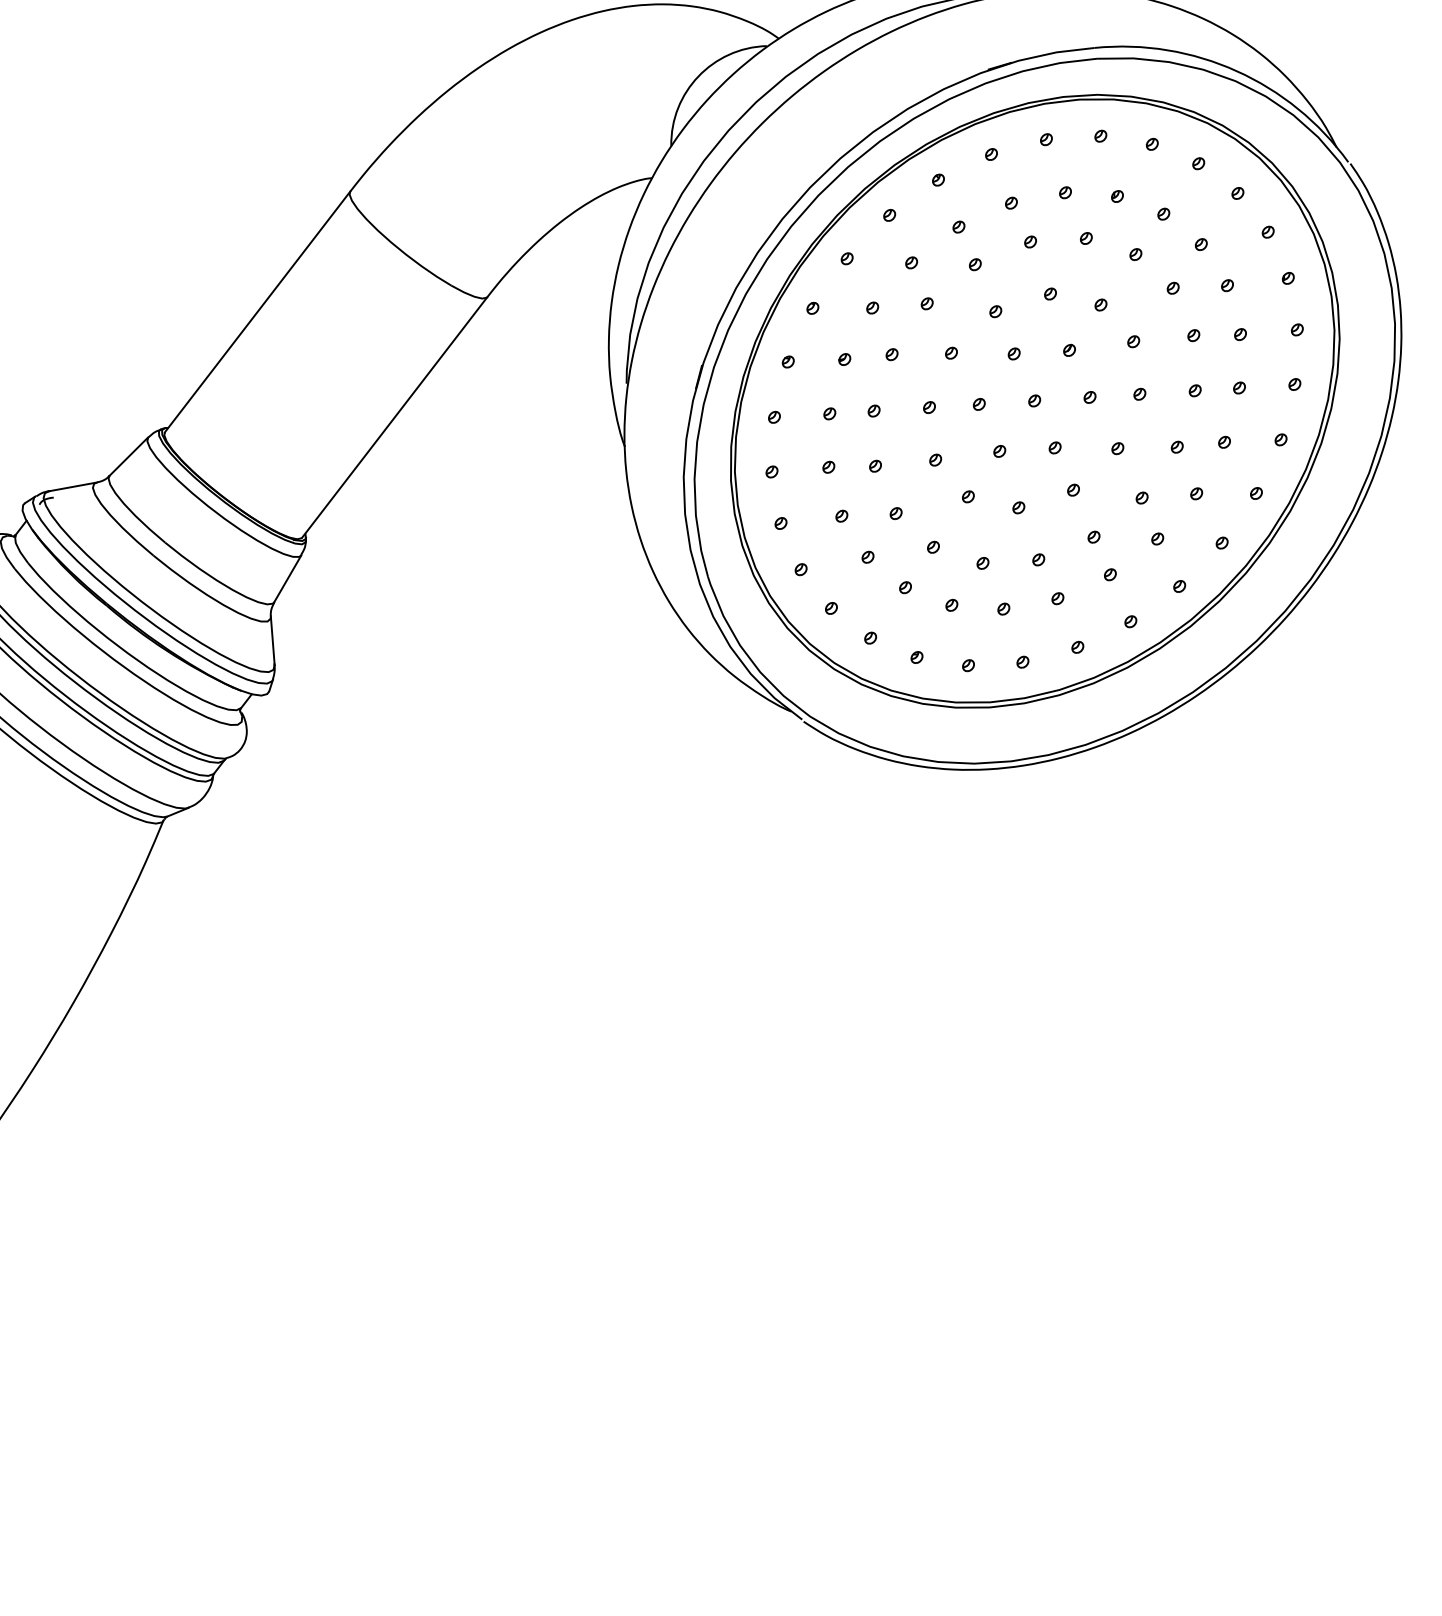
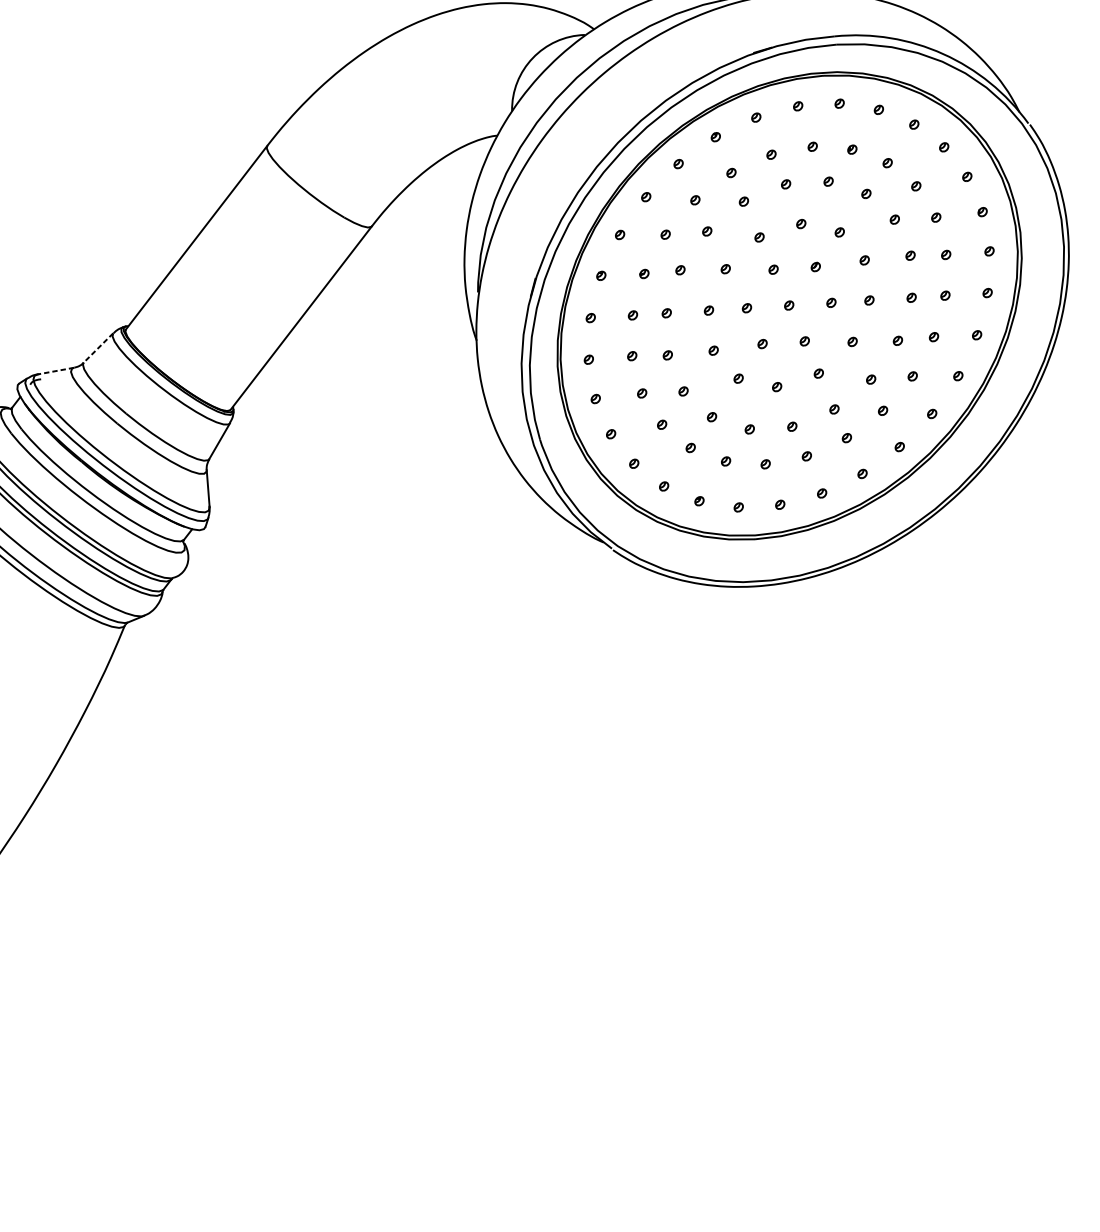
line: (128, 456) -> (98, 347), solid -> dashed
line: (72, 486) -> (55, 370), solid -> dashed

